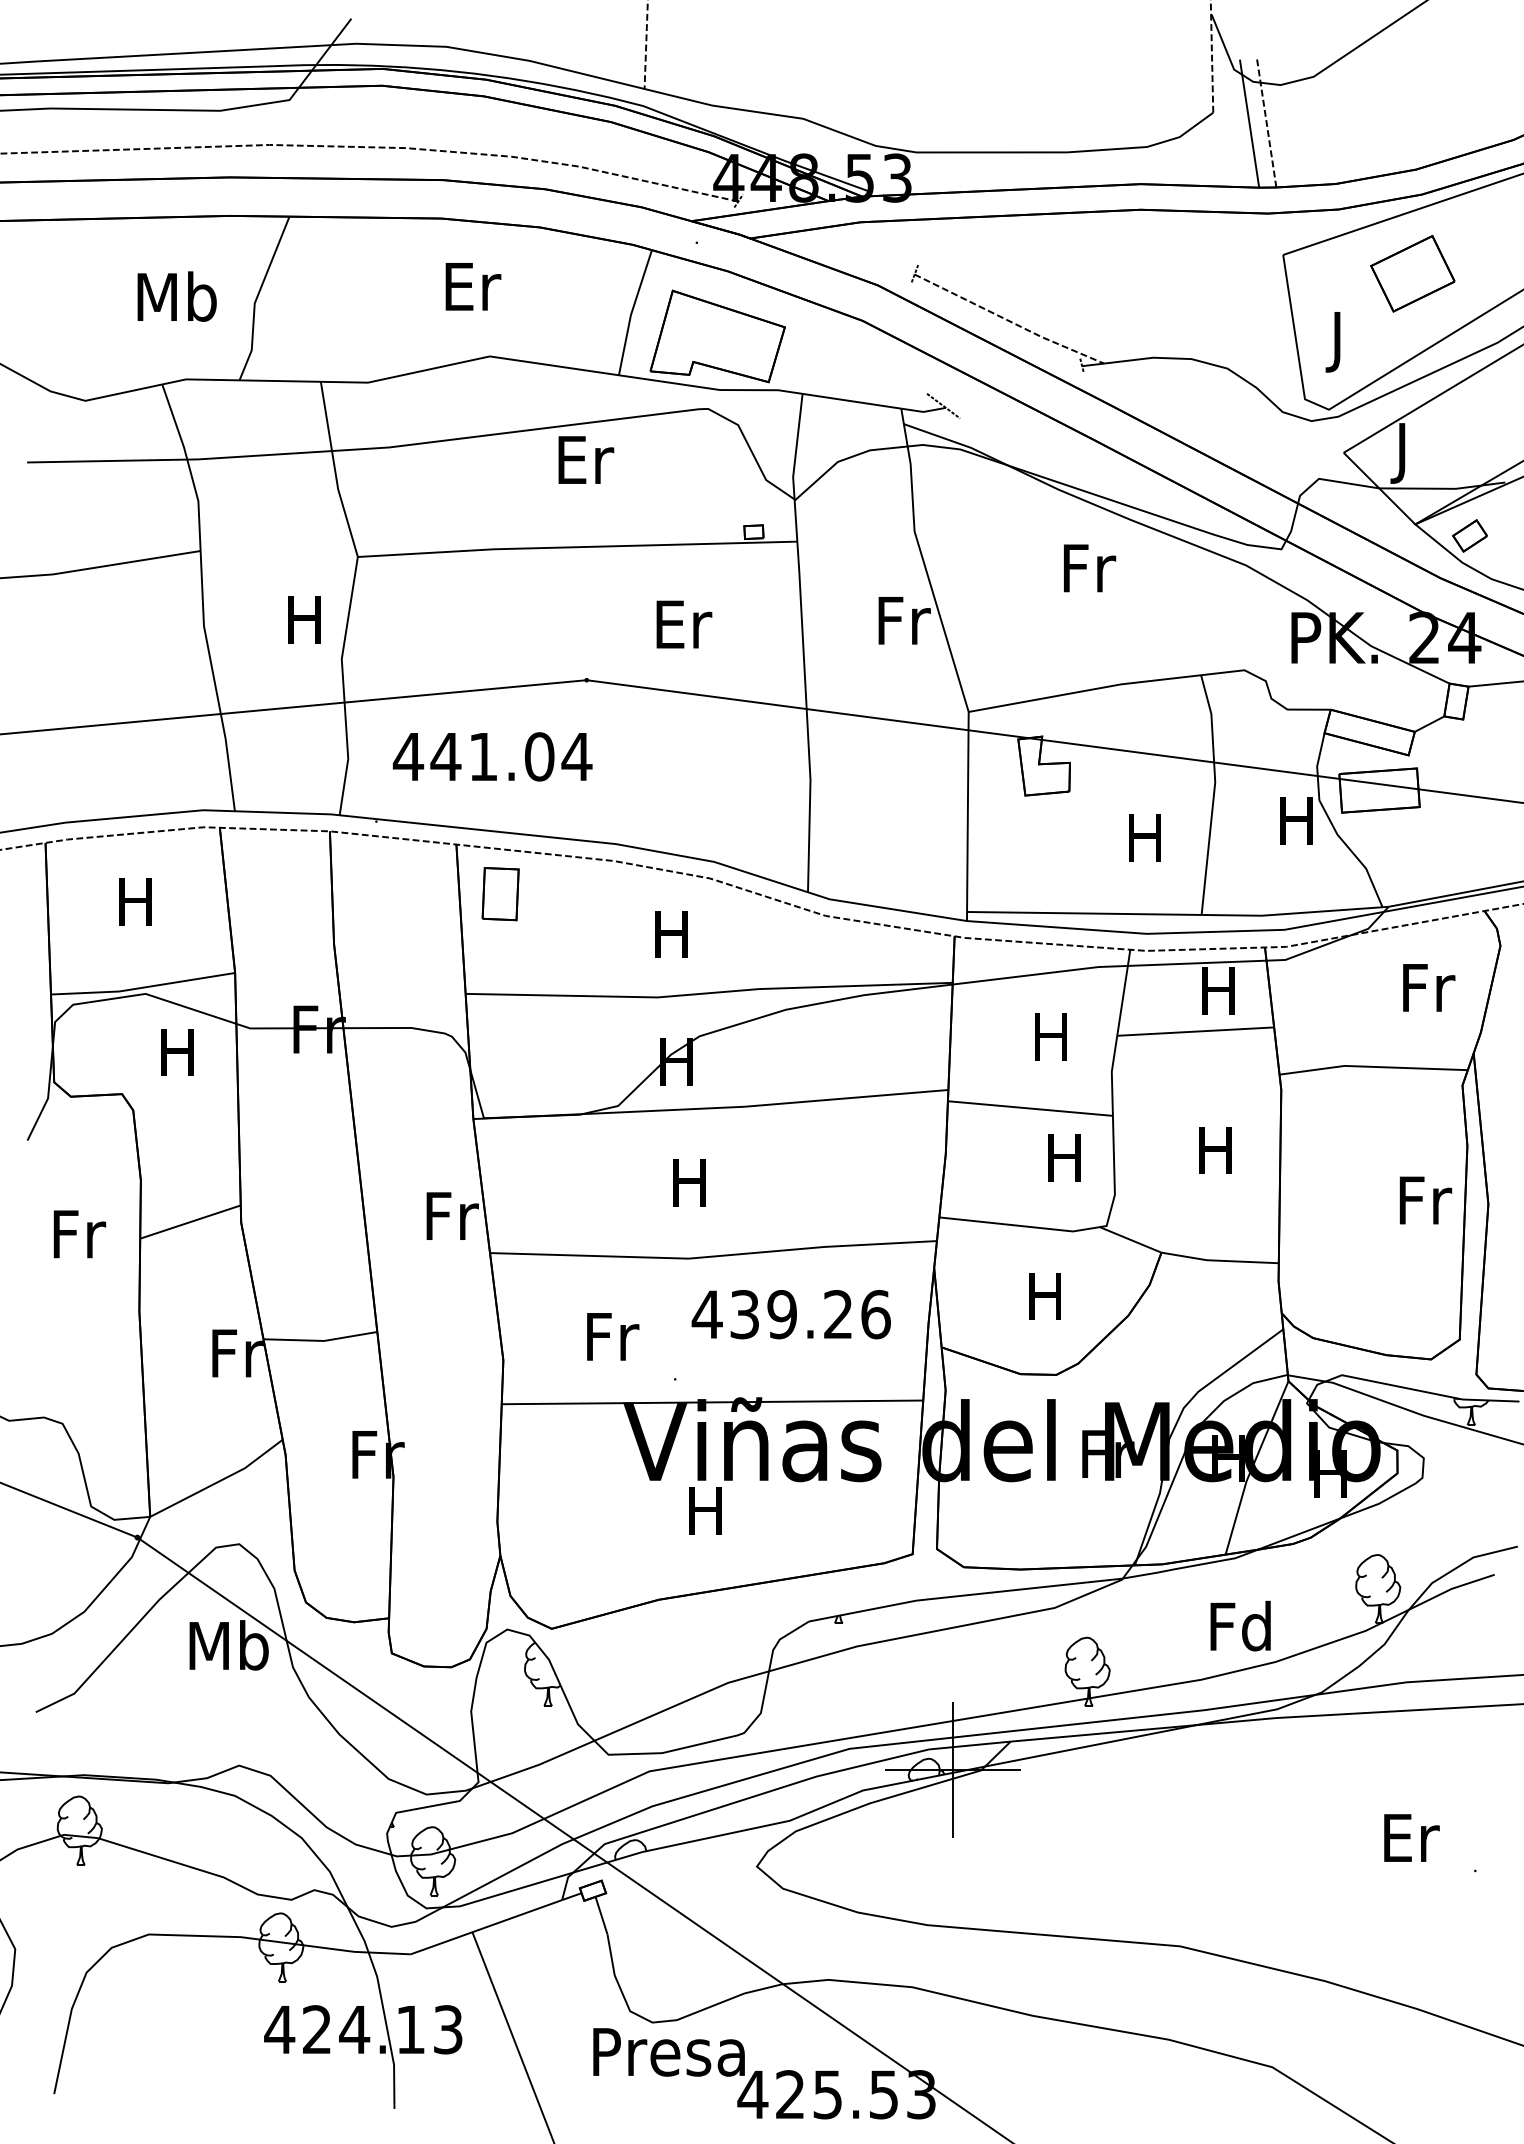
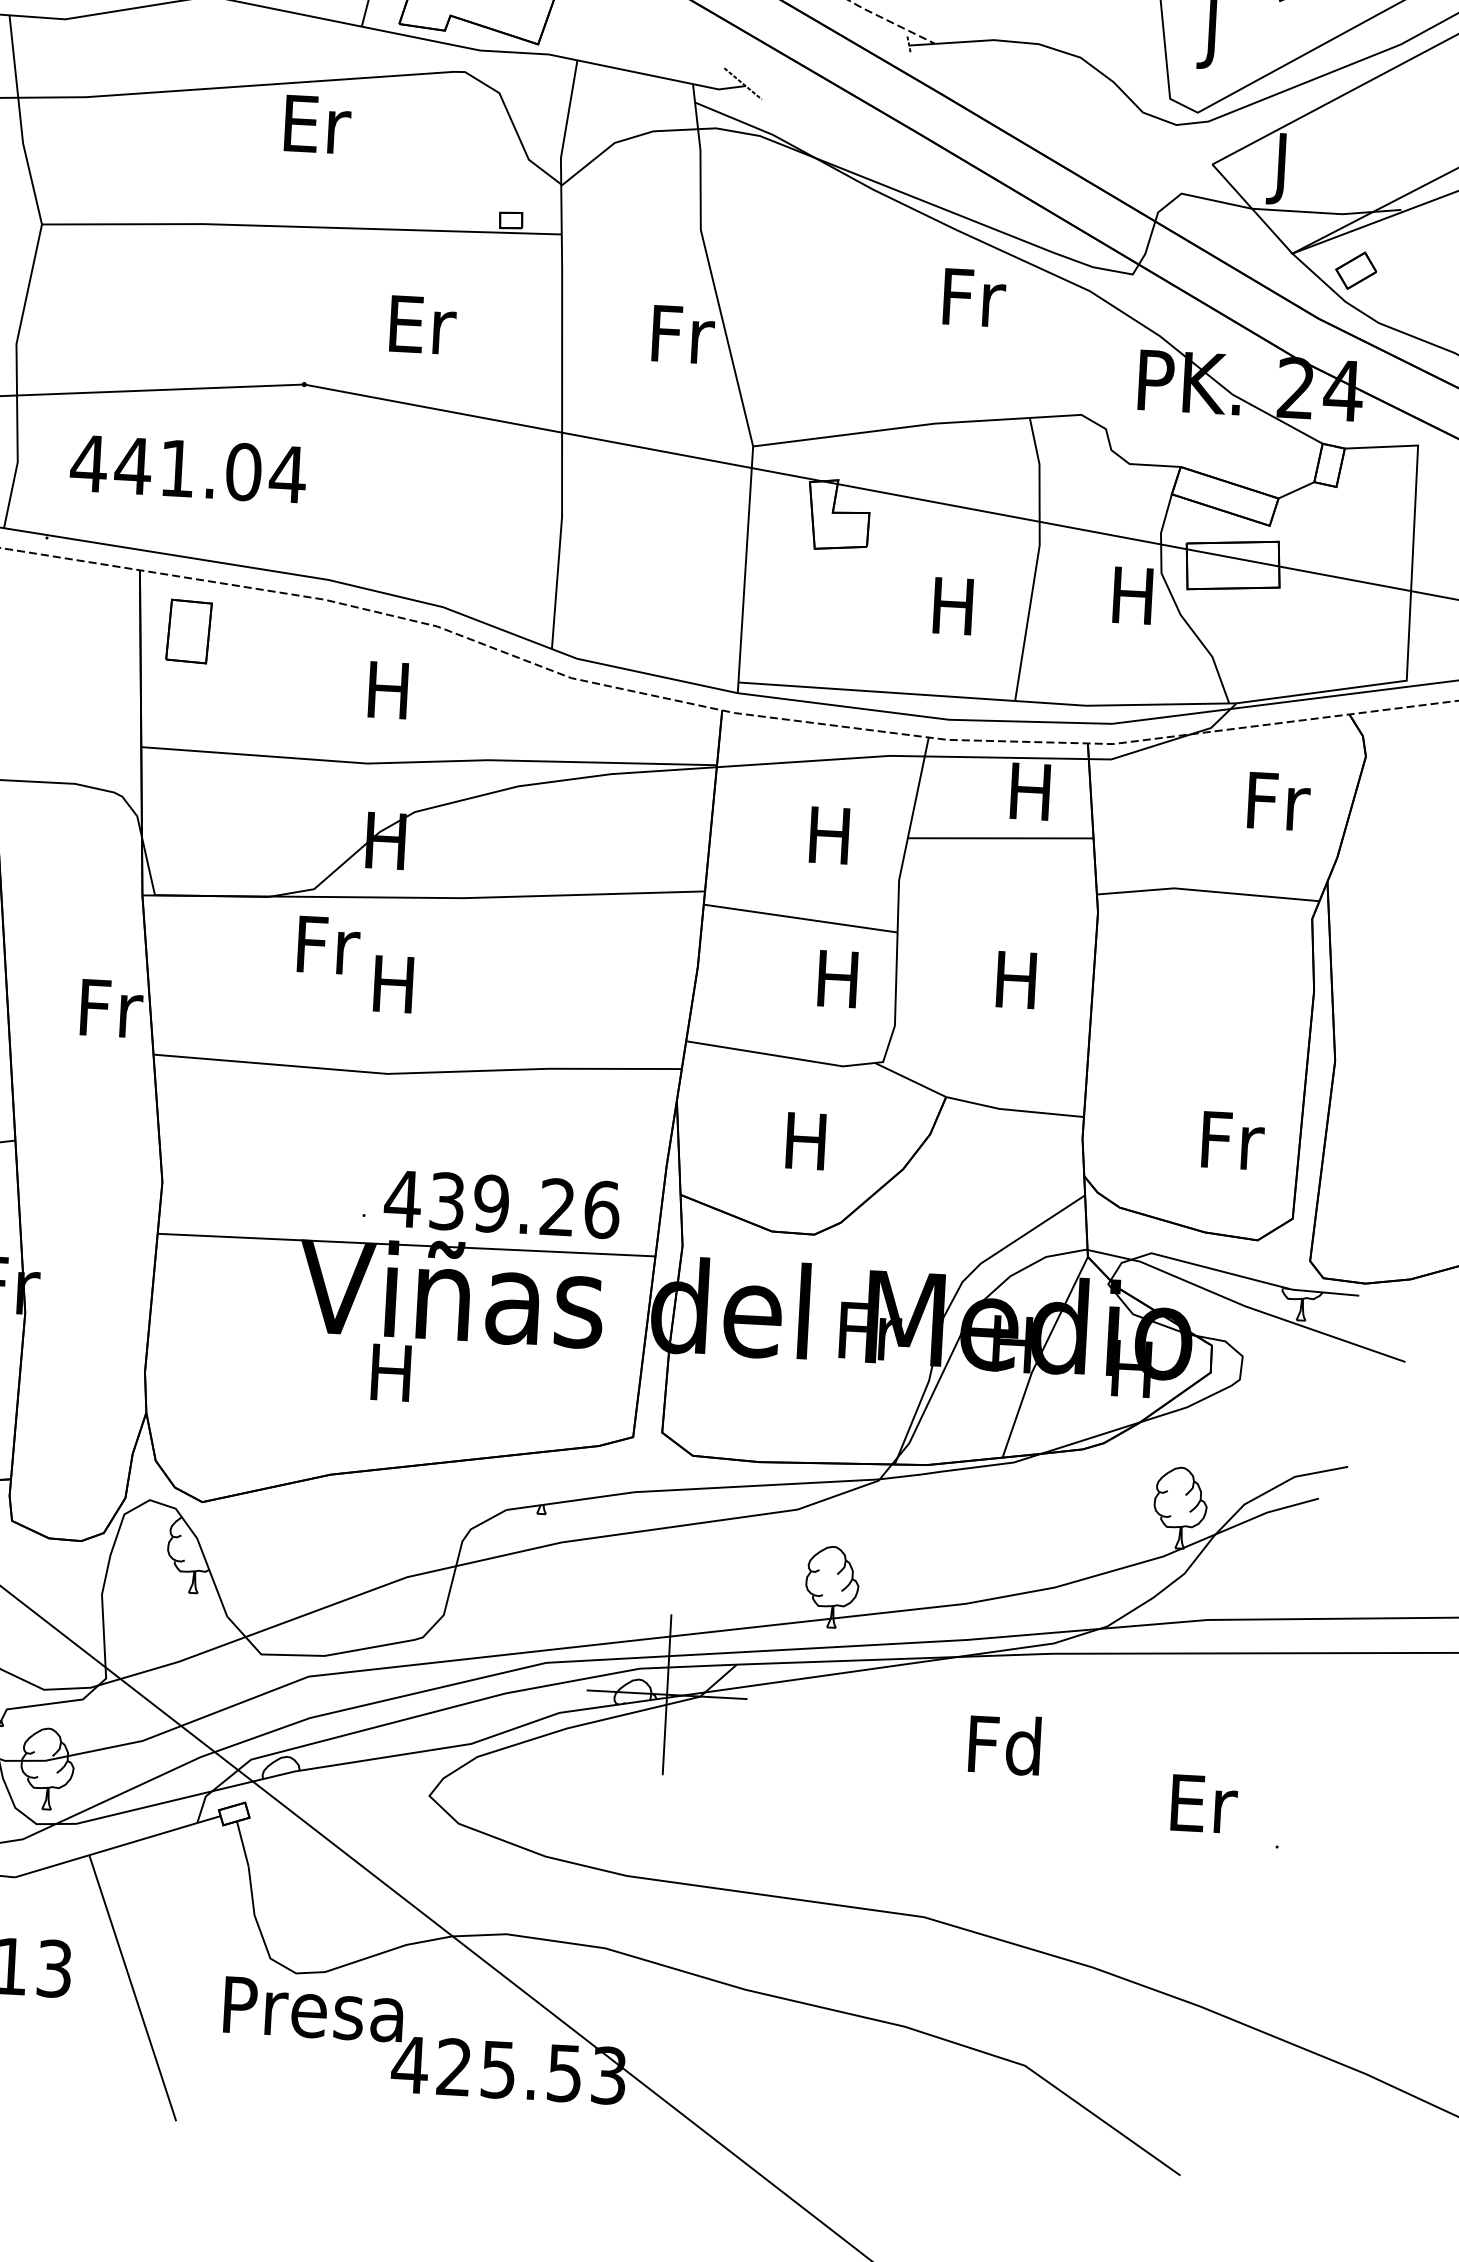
text: (1090, 568) -> (975, 298), moved
text: (1425, 1200) -> (1232, 1140), moved
text: (790, 1314) -> (501, 1204), moved
text: (613, 1336) -> (329, 945), moved
text: (1240, 1625) -> (1004, 1744), moved

